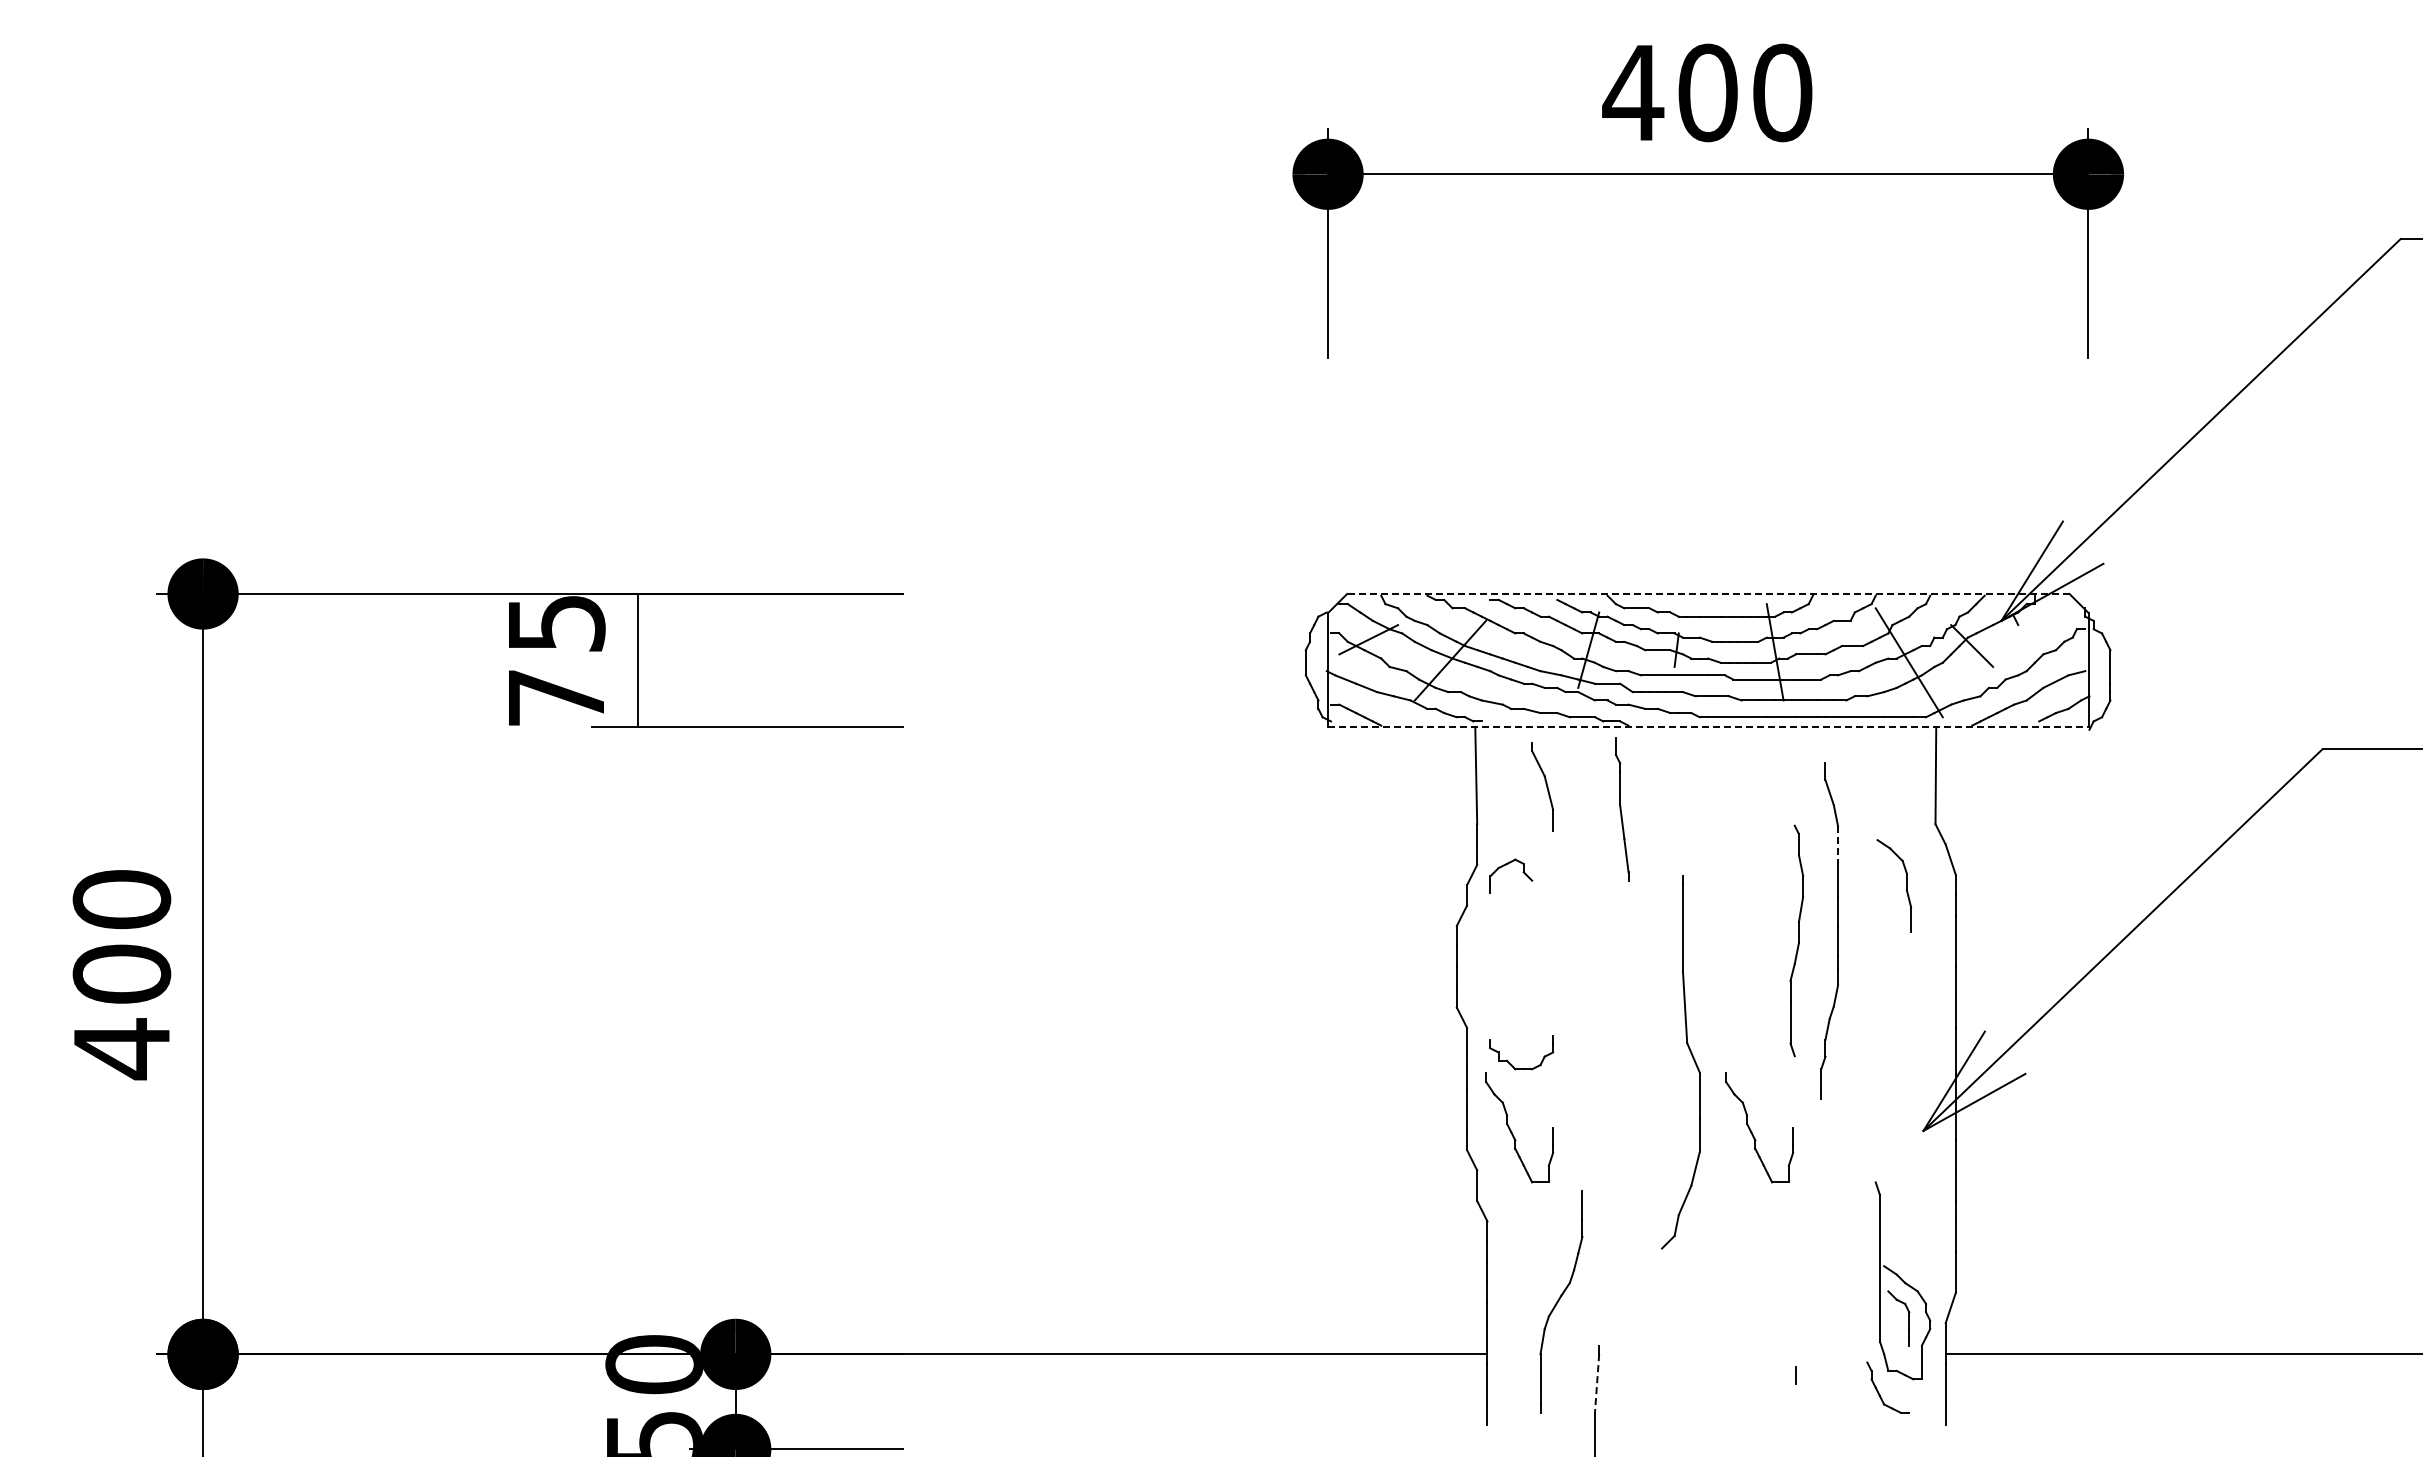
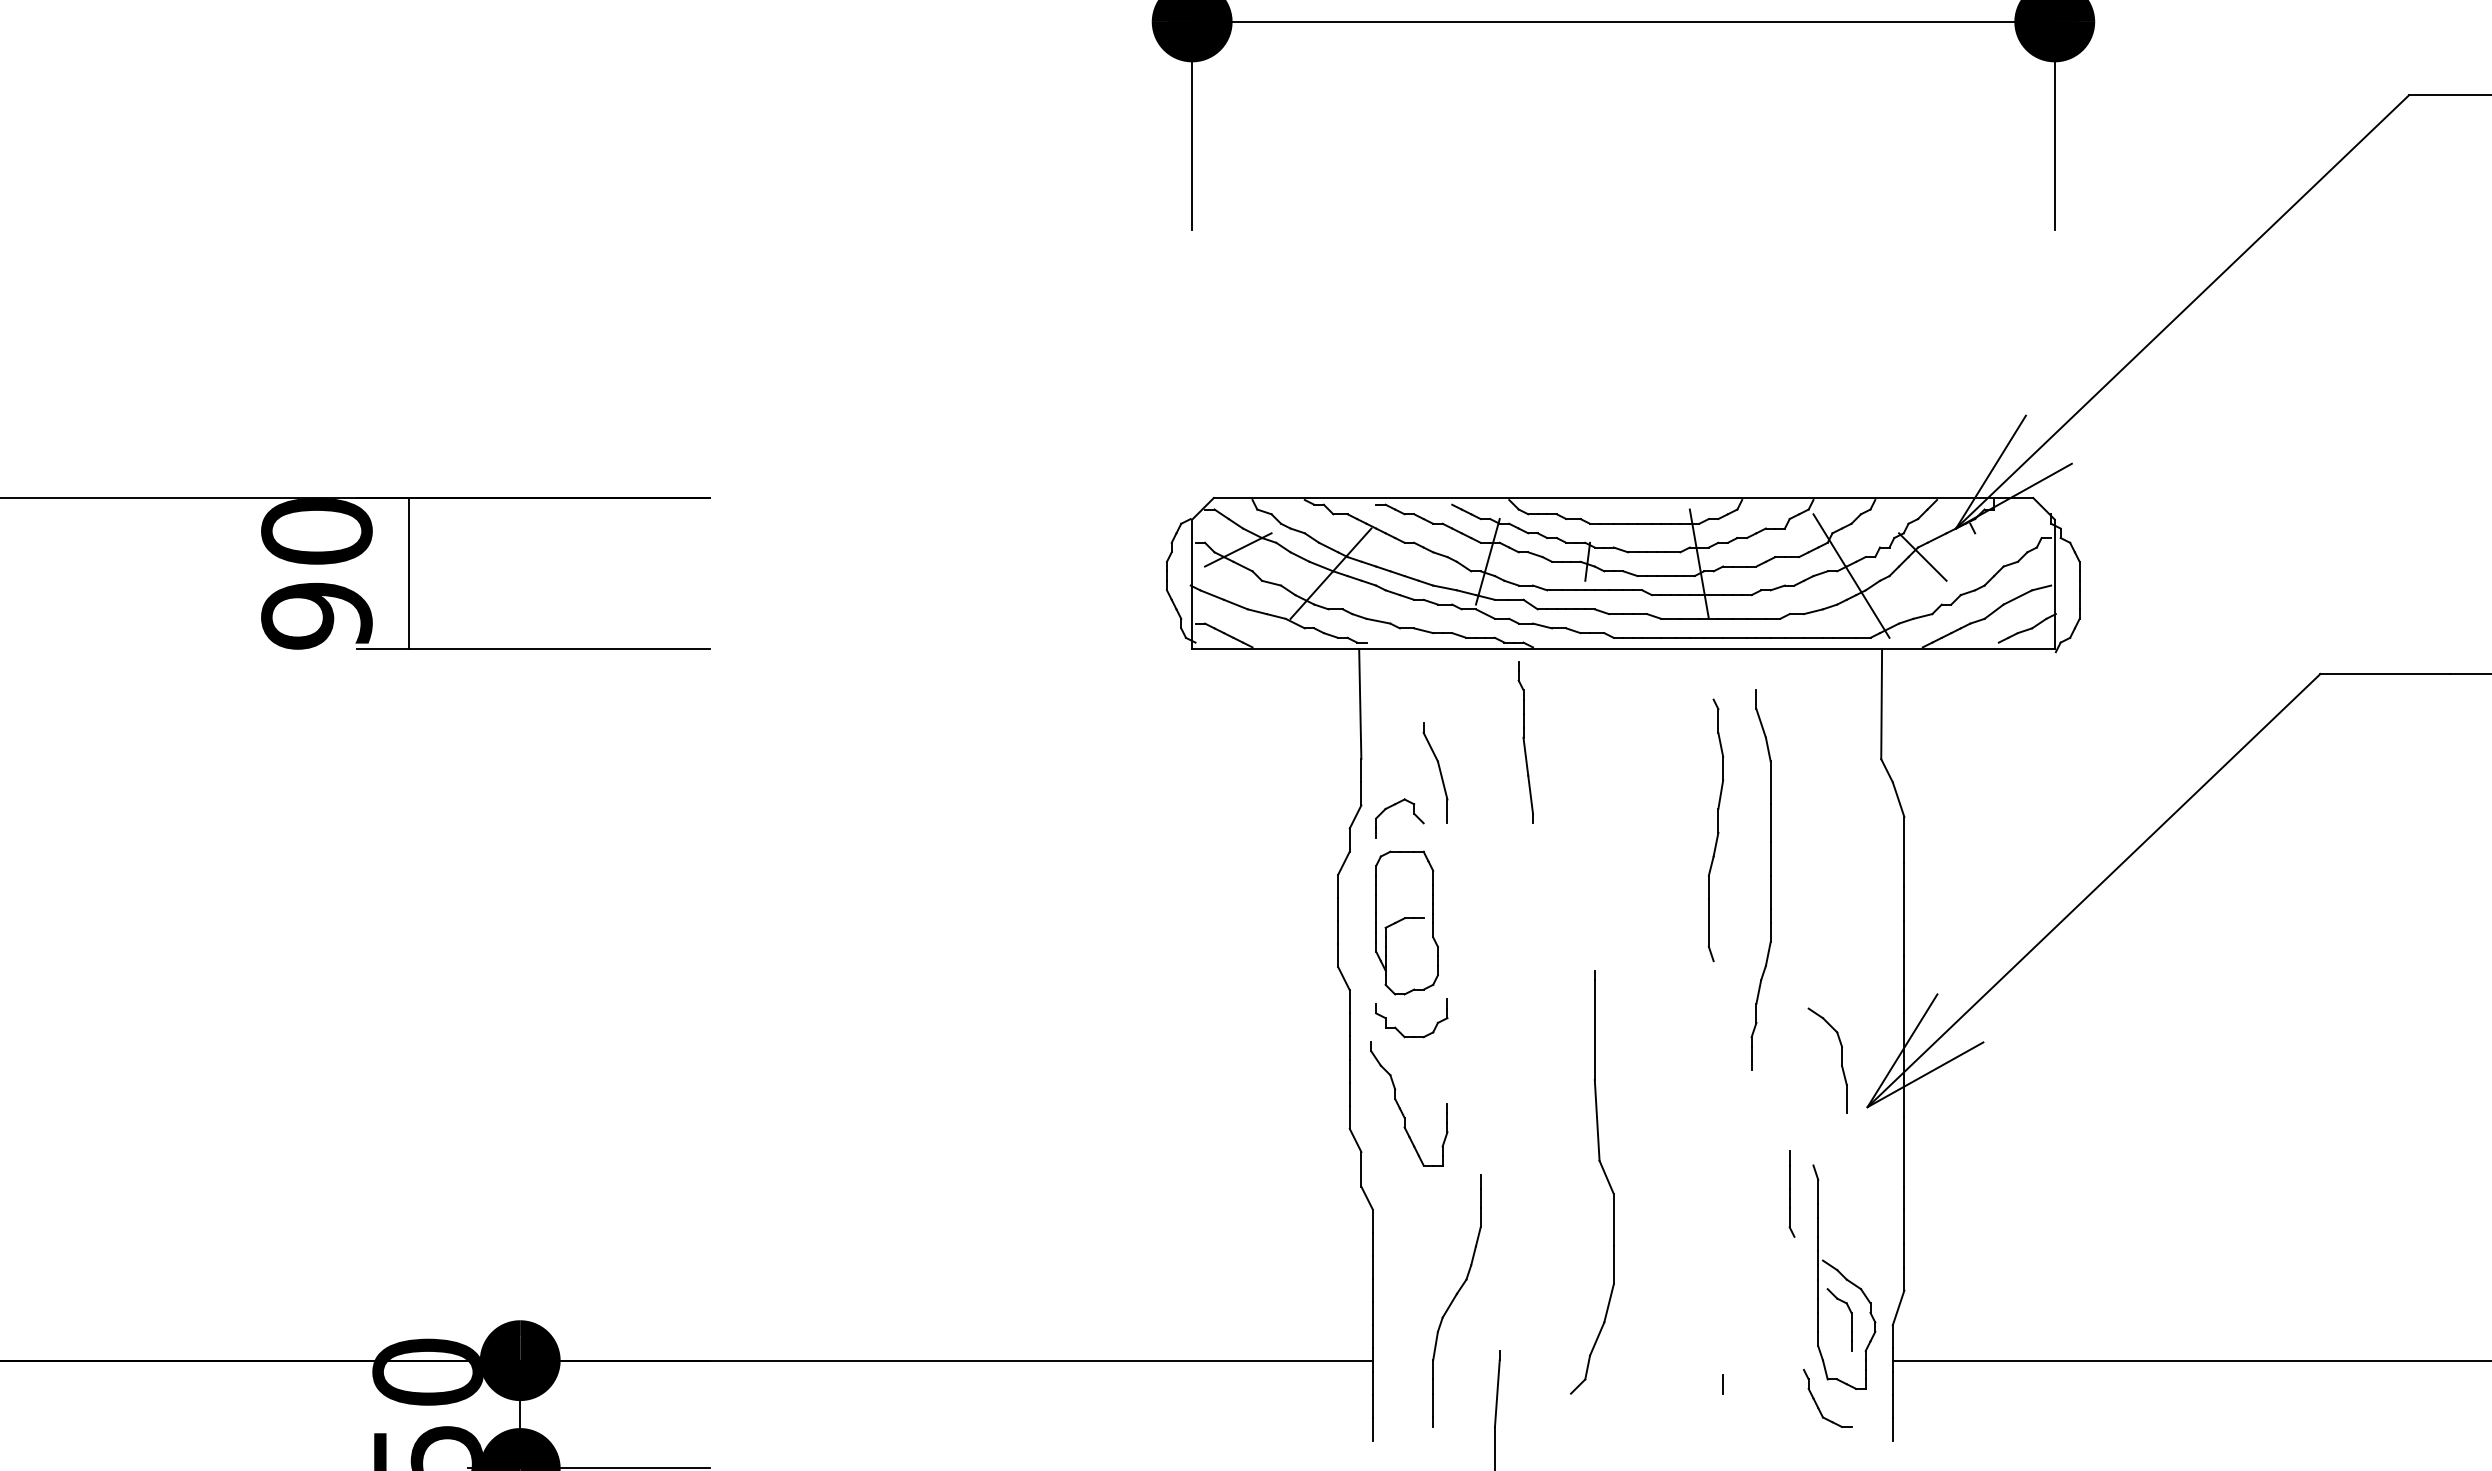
line: (1707, 593) -> (1622, 497), dashed -> solid
text: (556, 661) -> (316, 574), 75 -> 90
line: (1708, 727) -> (1623, 649), dashed -> solid
part: (1542, 786) -> (1435, 773), moved
line: (1838, 845) -> (1771, 783), dashed -> solid
part: (1906, 885) -> (1841, 1060), moved
part: (1796, 940) -> (1715, 829), moved
part: (1517, 968) -> (1407, 922), added
part: (1691, 1056) -> (1604, 1175), moved
part: (1751, 1130) -> (1672, 1106), removed
part: (1856, 1207) -> (1791, 1194), added
line: (1597, 1384) -> (1497, 1394), dashed -> solid

